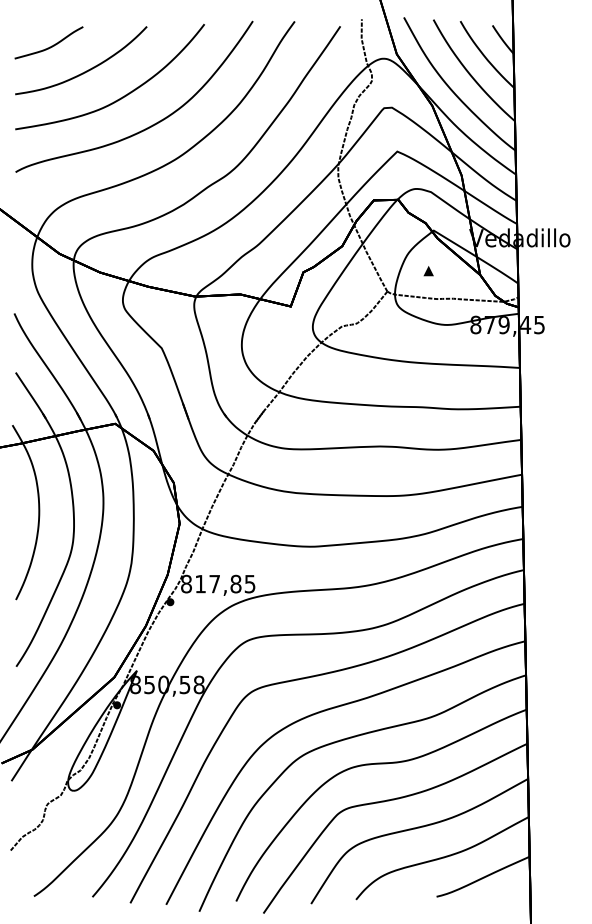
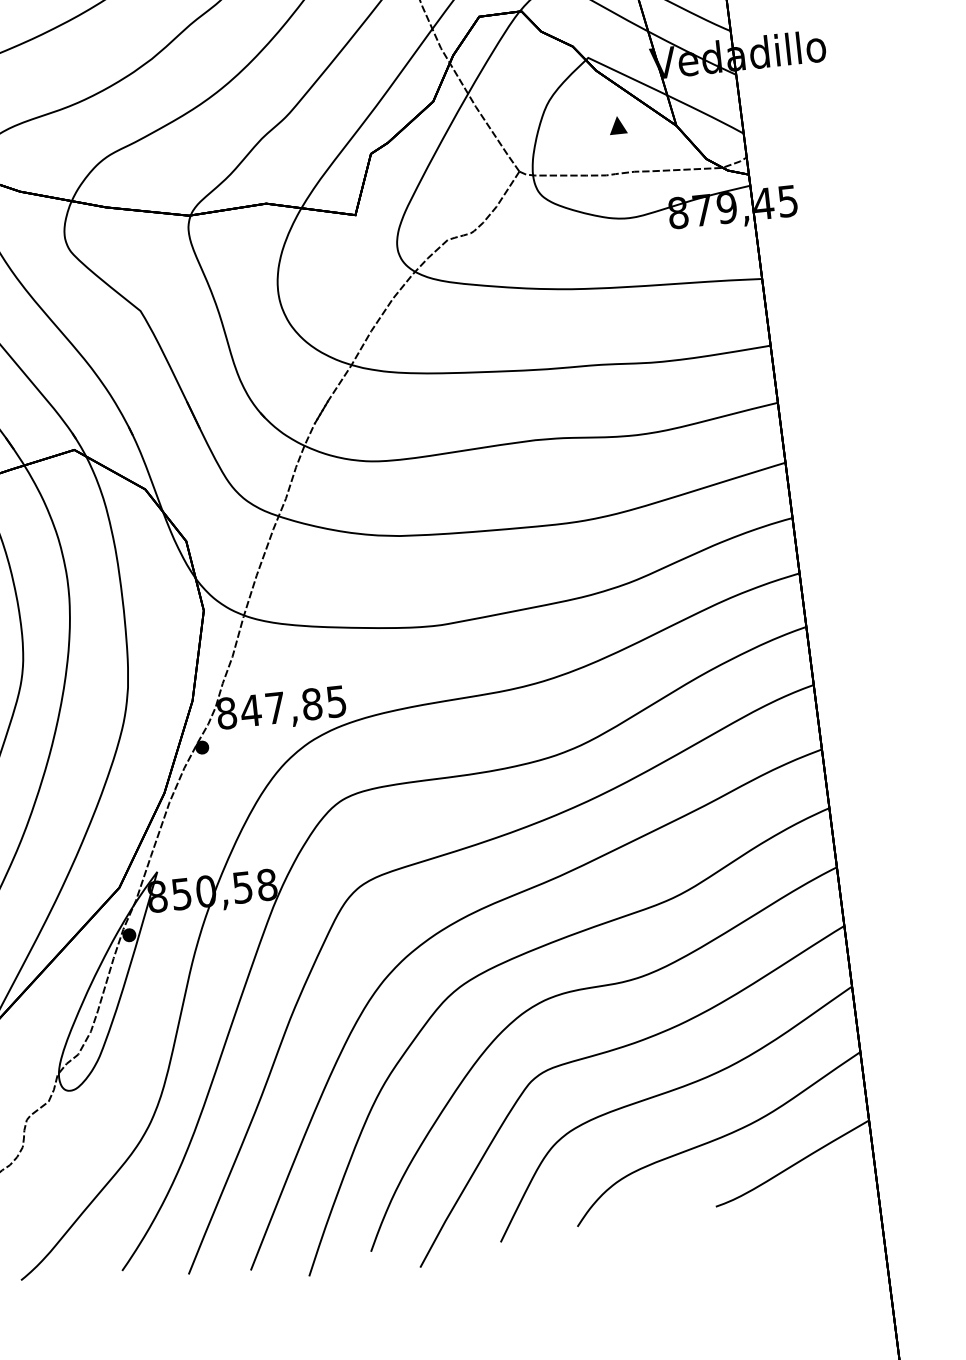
part: (428, 271) -> (617, 126), moved
text: (200, 584) -> (250, 711), 817,85 -> 847,85

